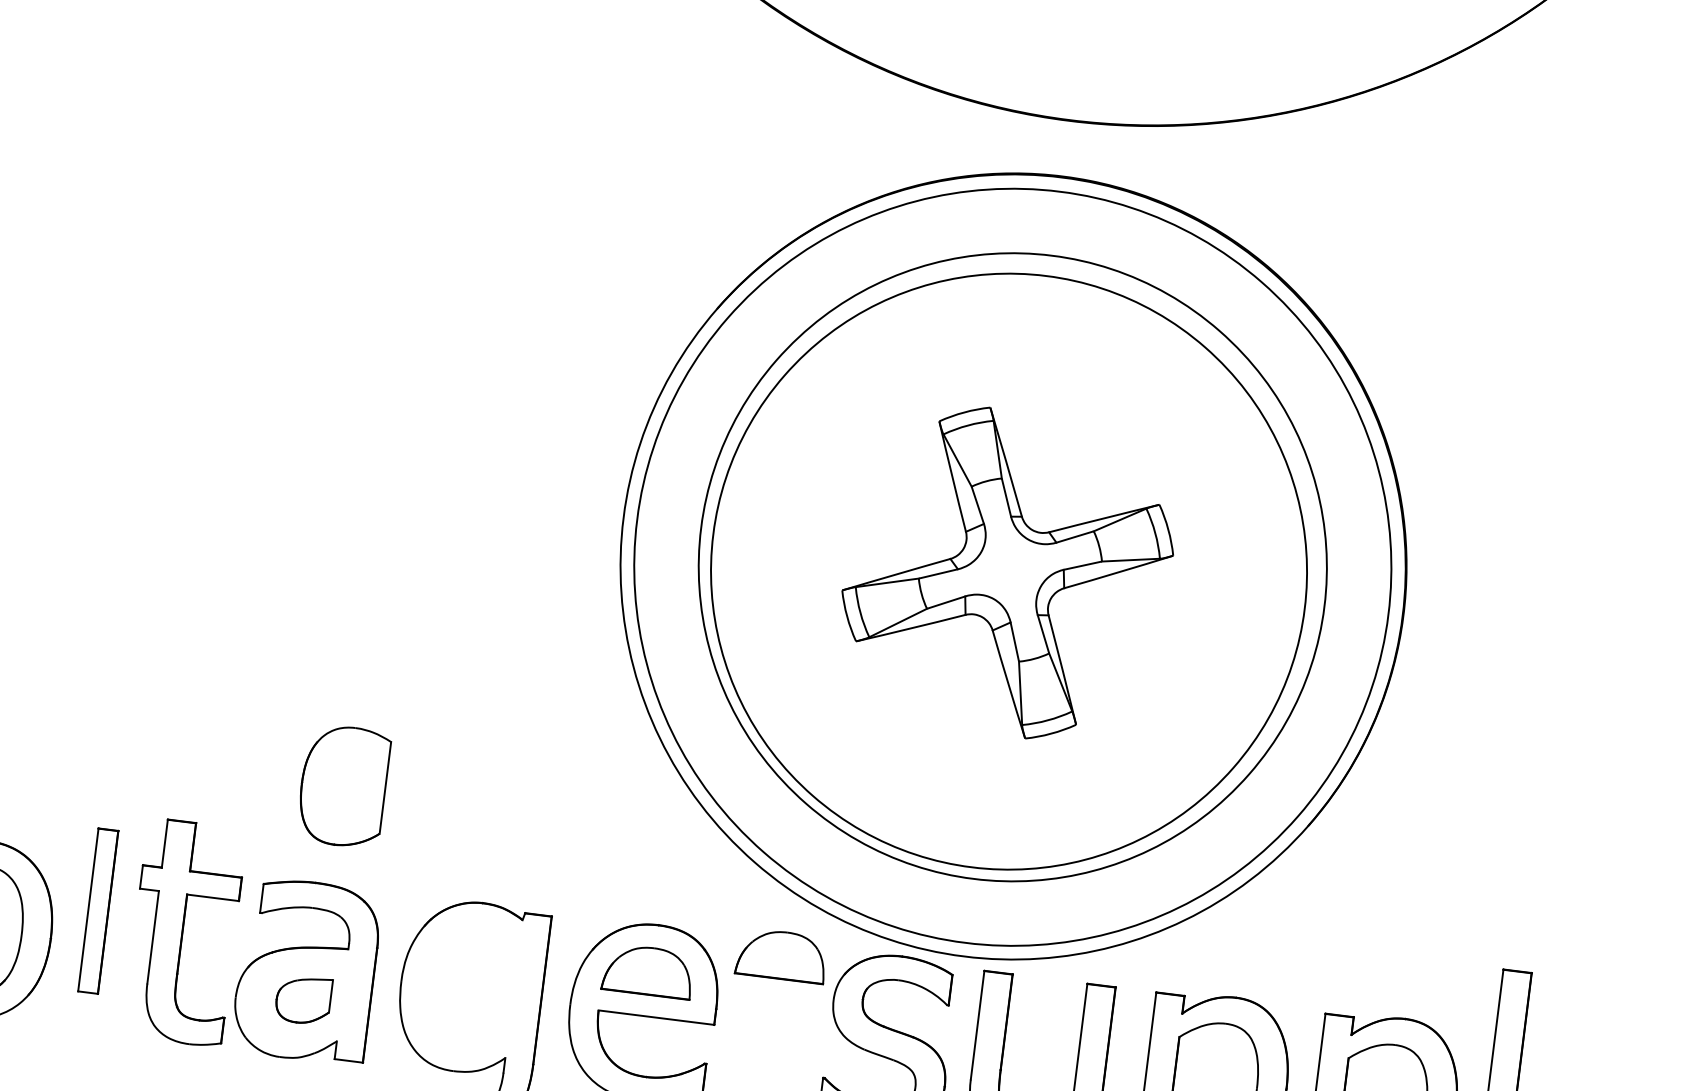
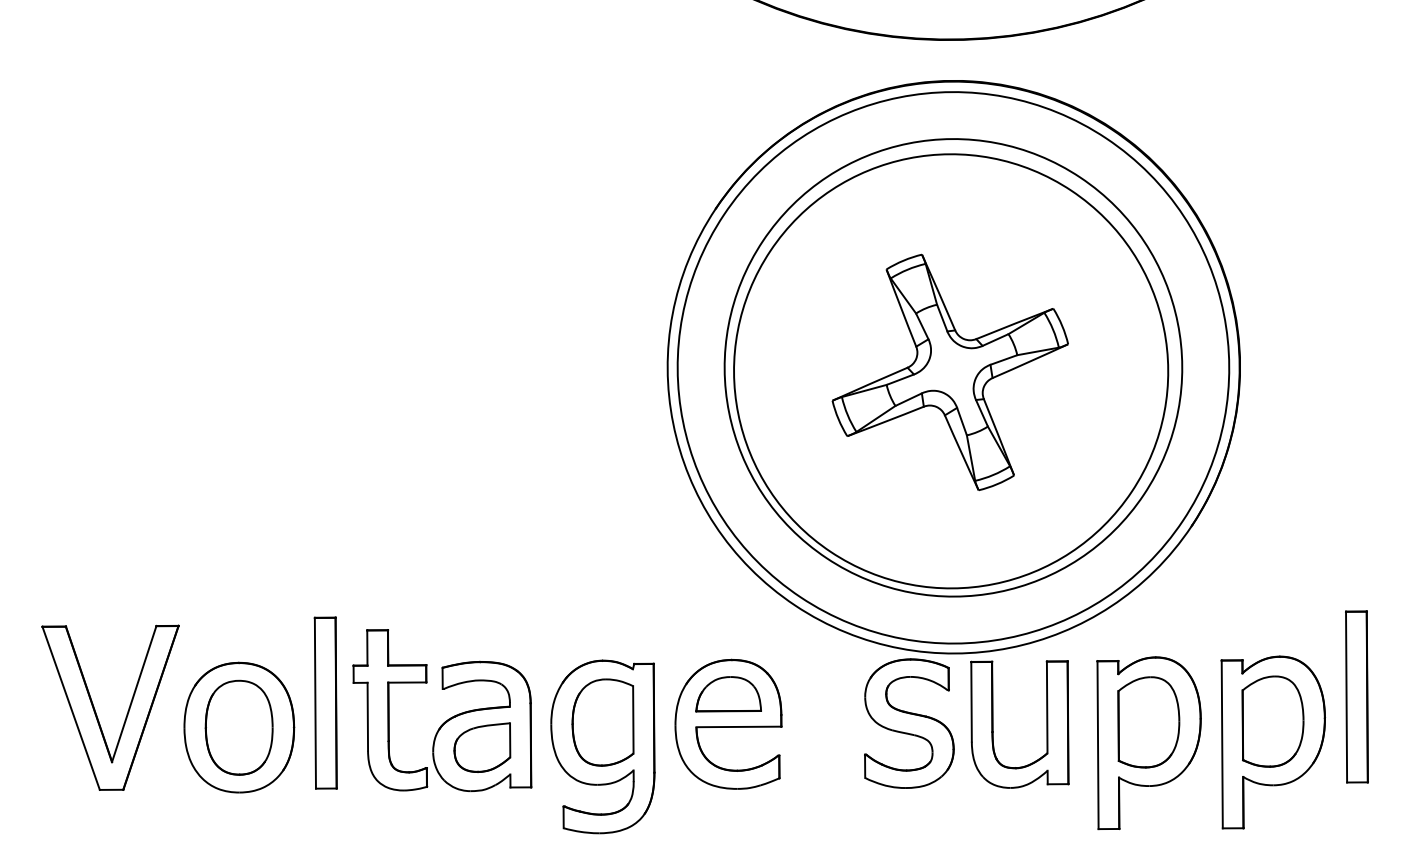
part: (342, 786) -> (602, 722), moved
part: (98, 910) -> (325, 702), size x1.43
part: (781, 955) -> (823, 670), removed
part: (303, 999) -> (482, 747), size x1.43

